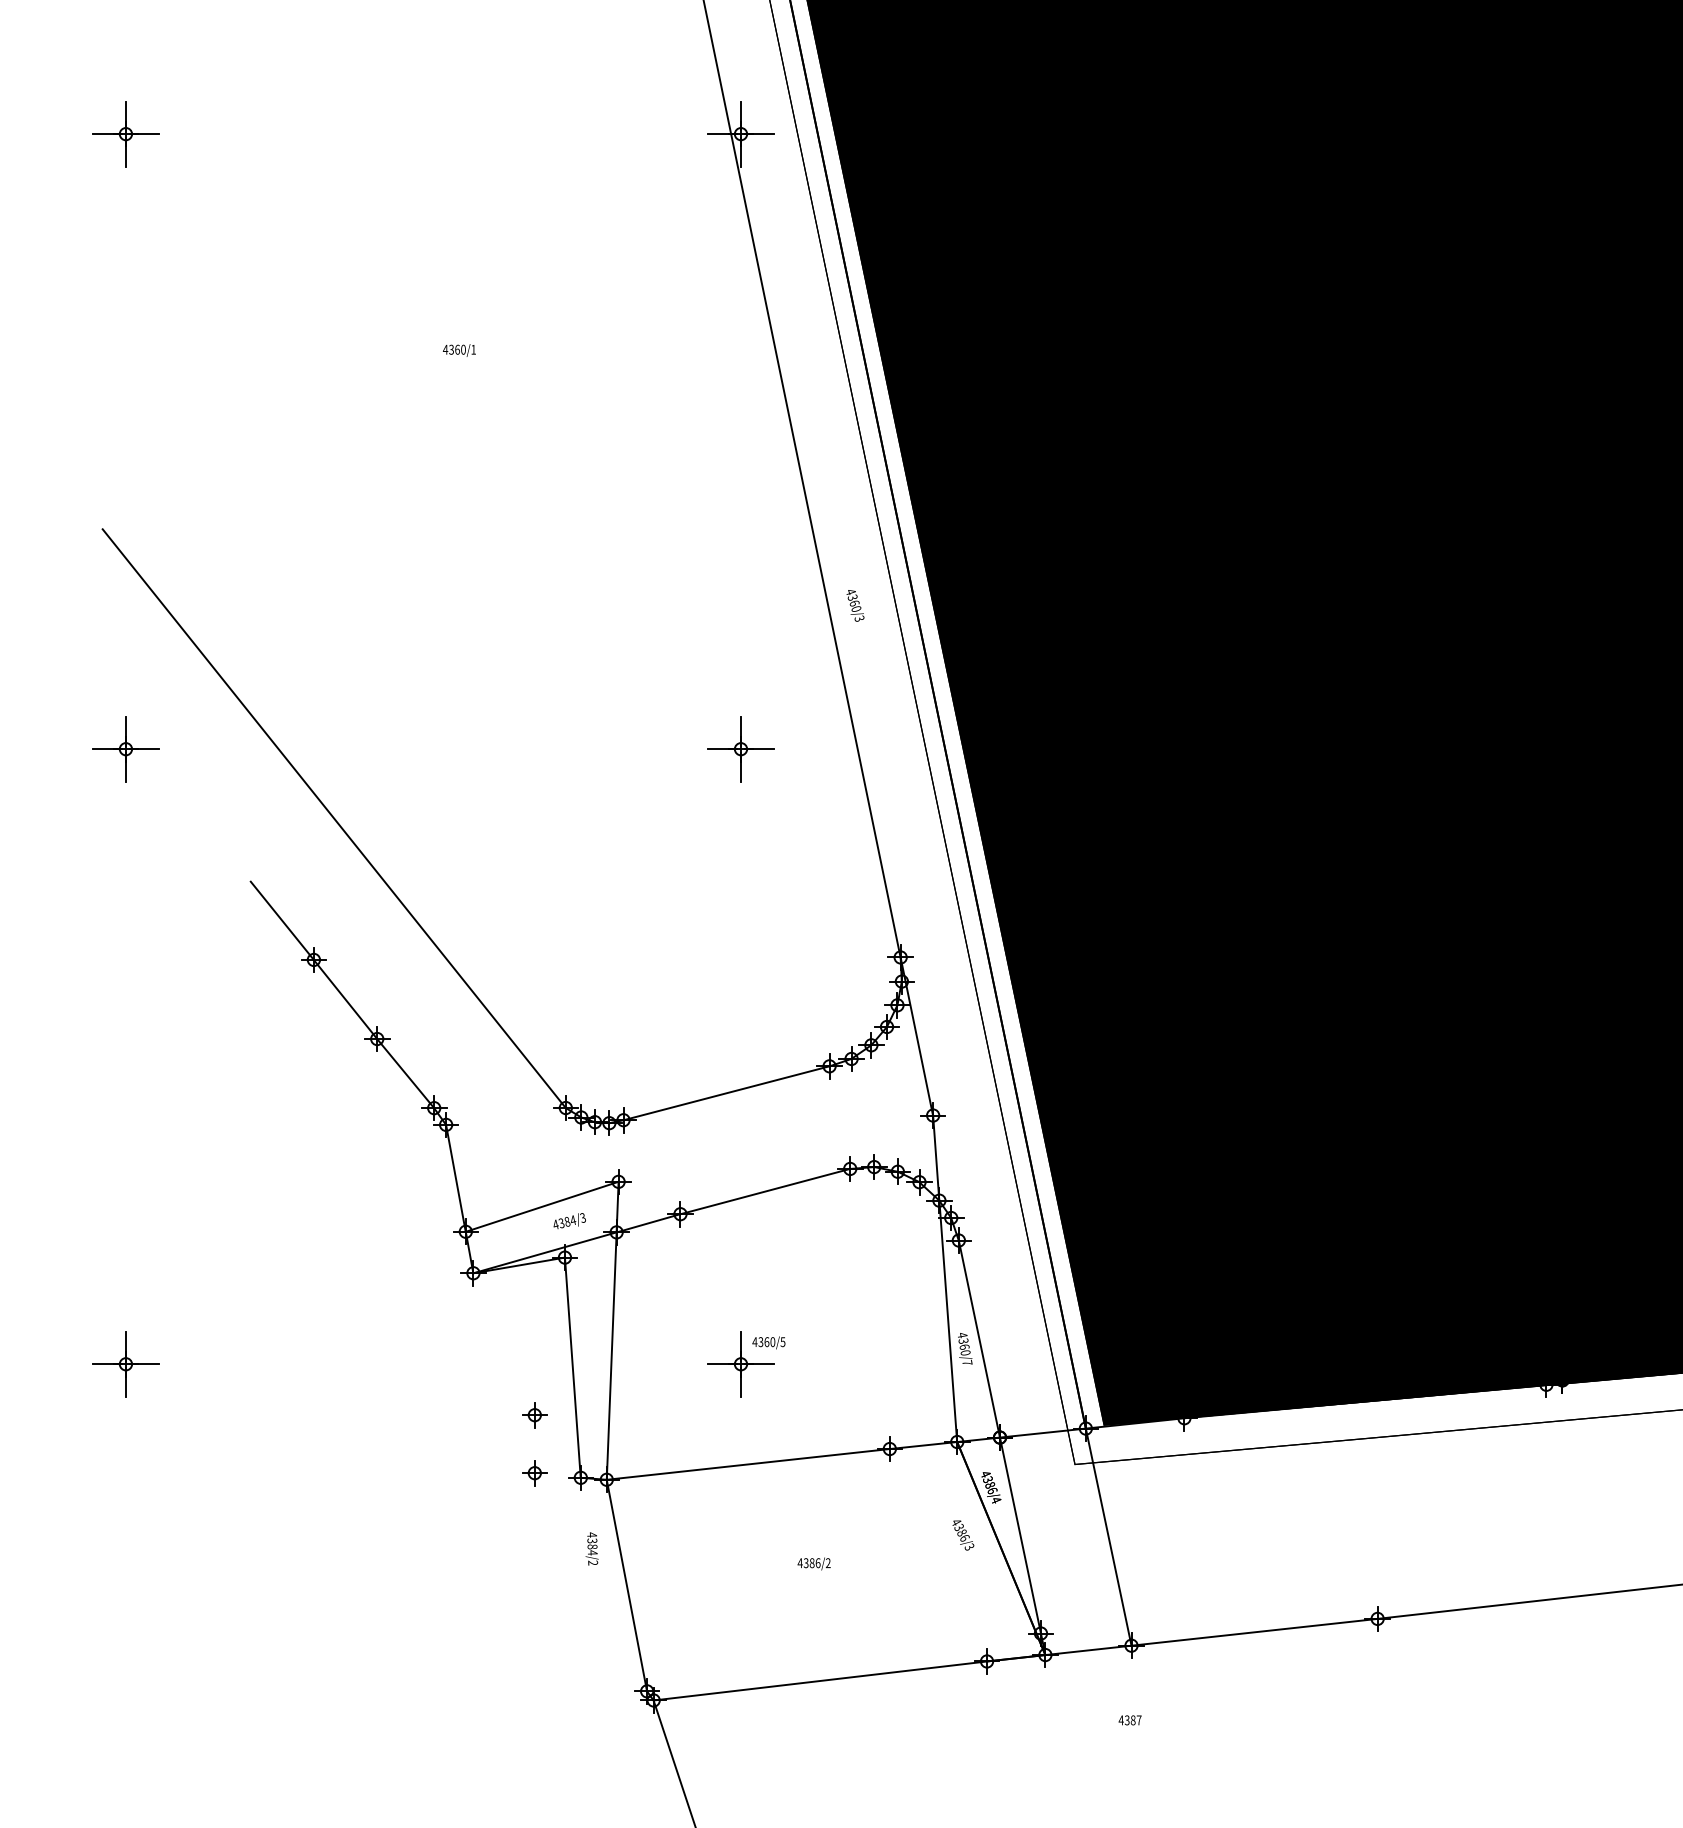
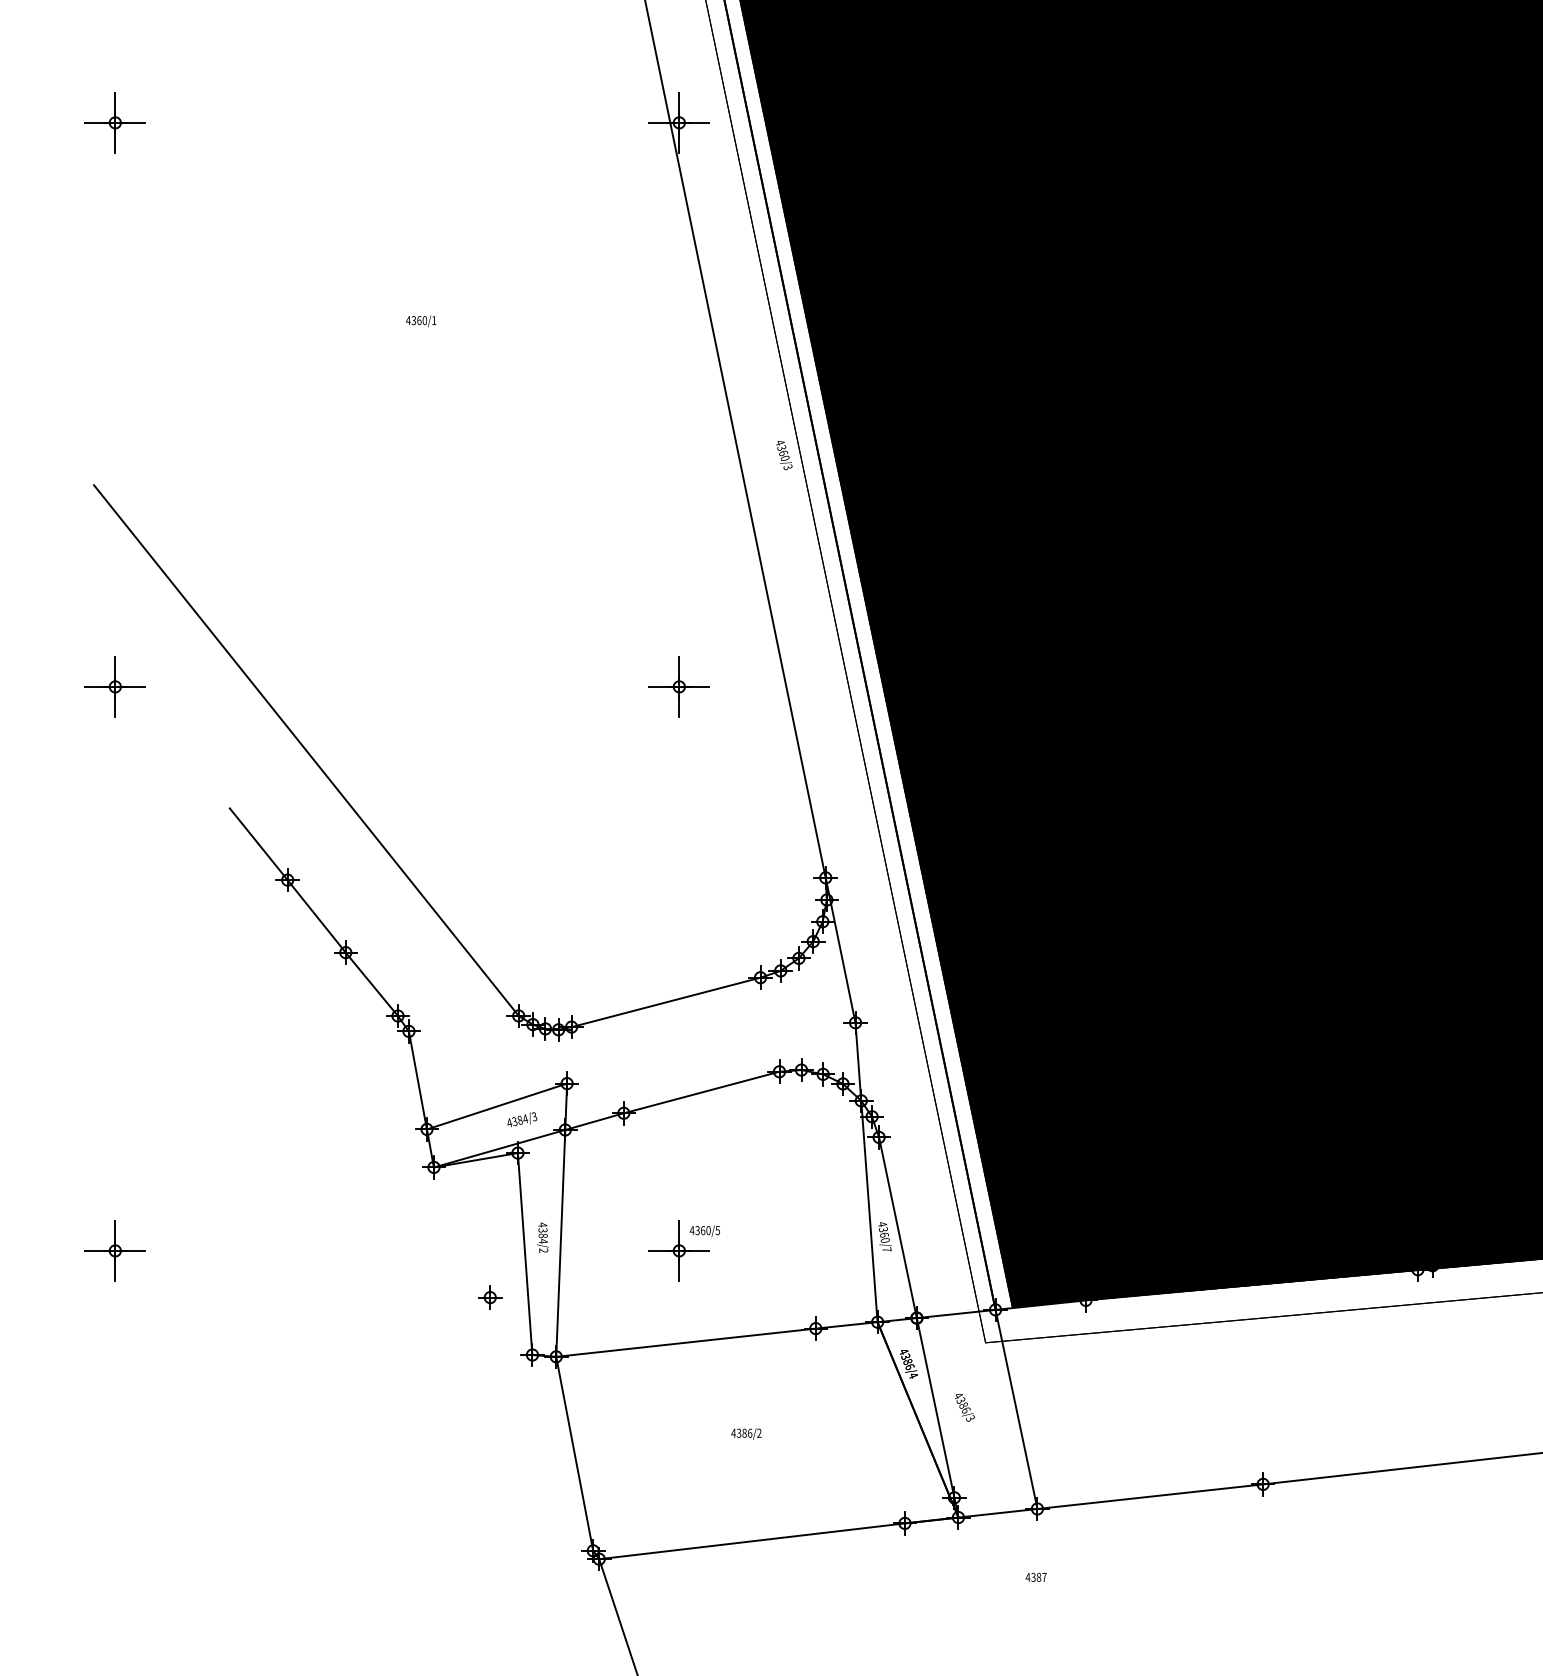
text: (855, 605) -> (784, 455), moved
part: (534, 1473) -> (489, 1351), removed
text: (963, 1535) -> (964, 1407), moved
text: (591, 1548) -> (542, 1237), moved

